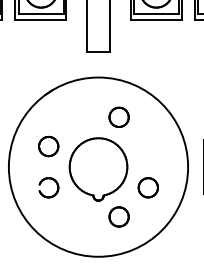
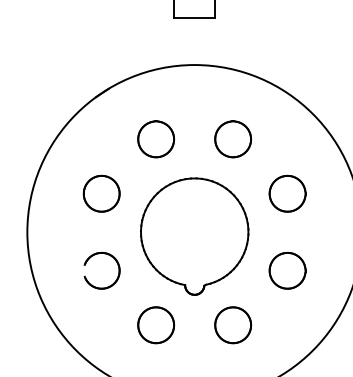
part: (77, 116) -> (155, 137), added
part: (147, 146) -> (286, 193), added
part: (77, 216) -> (155, 324), added

